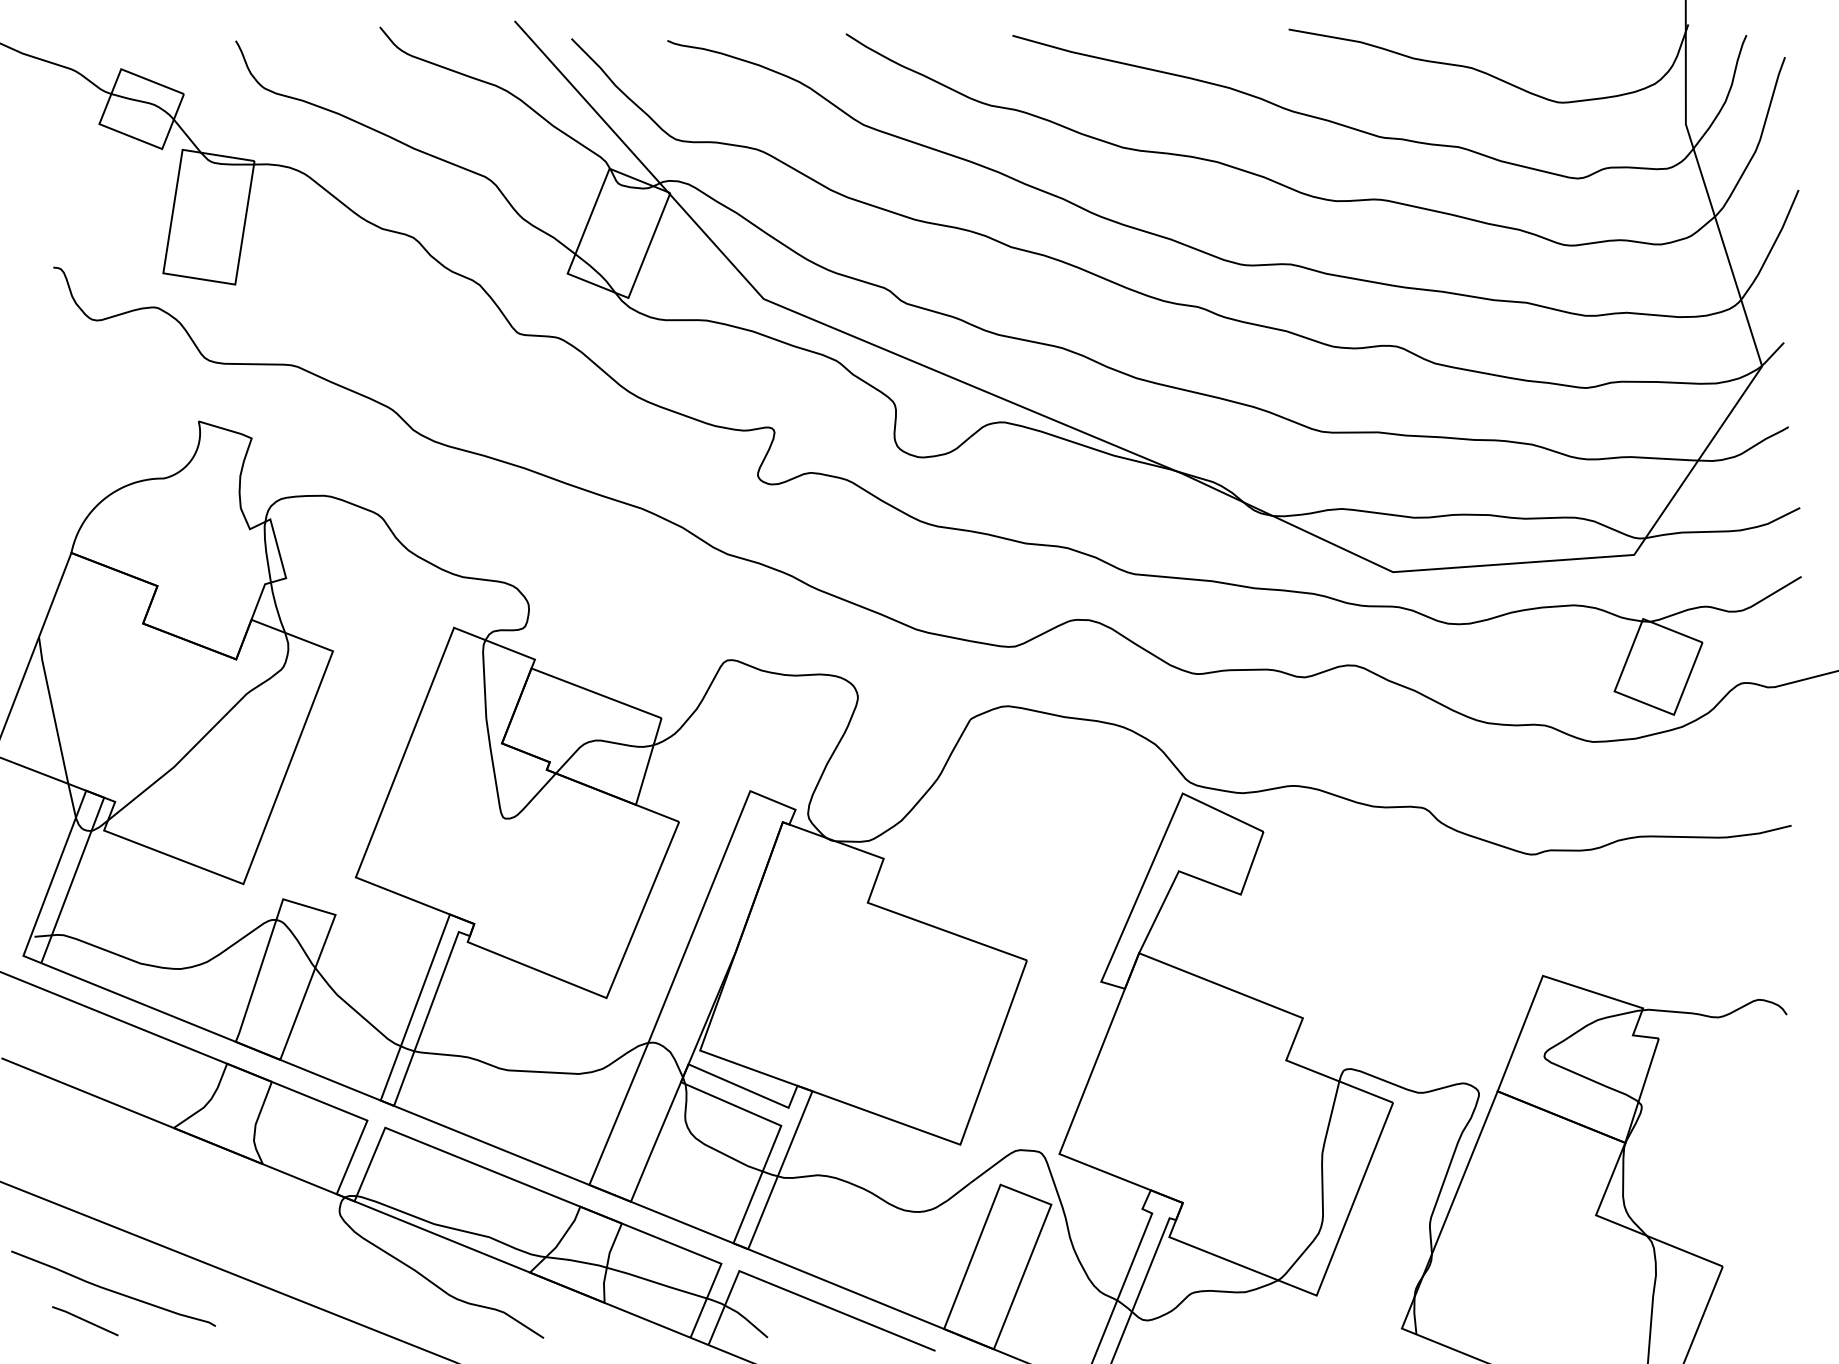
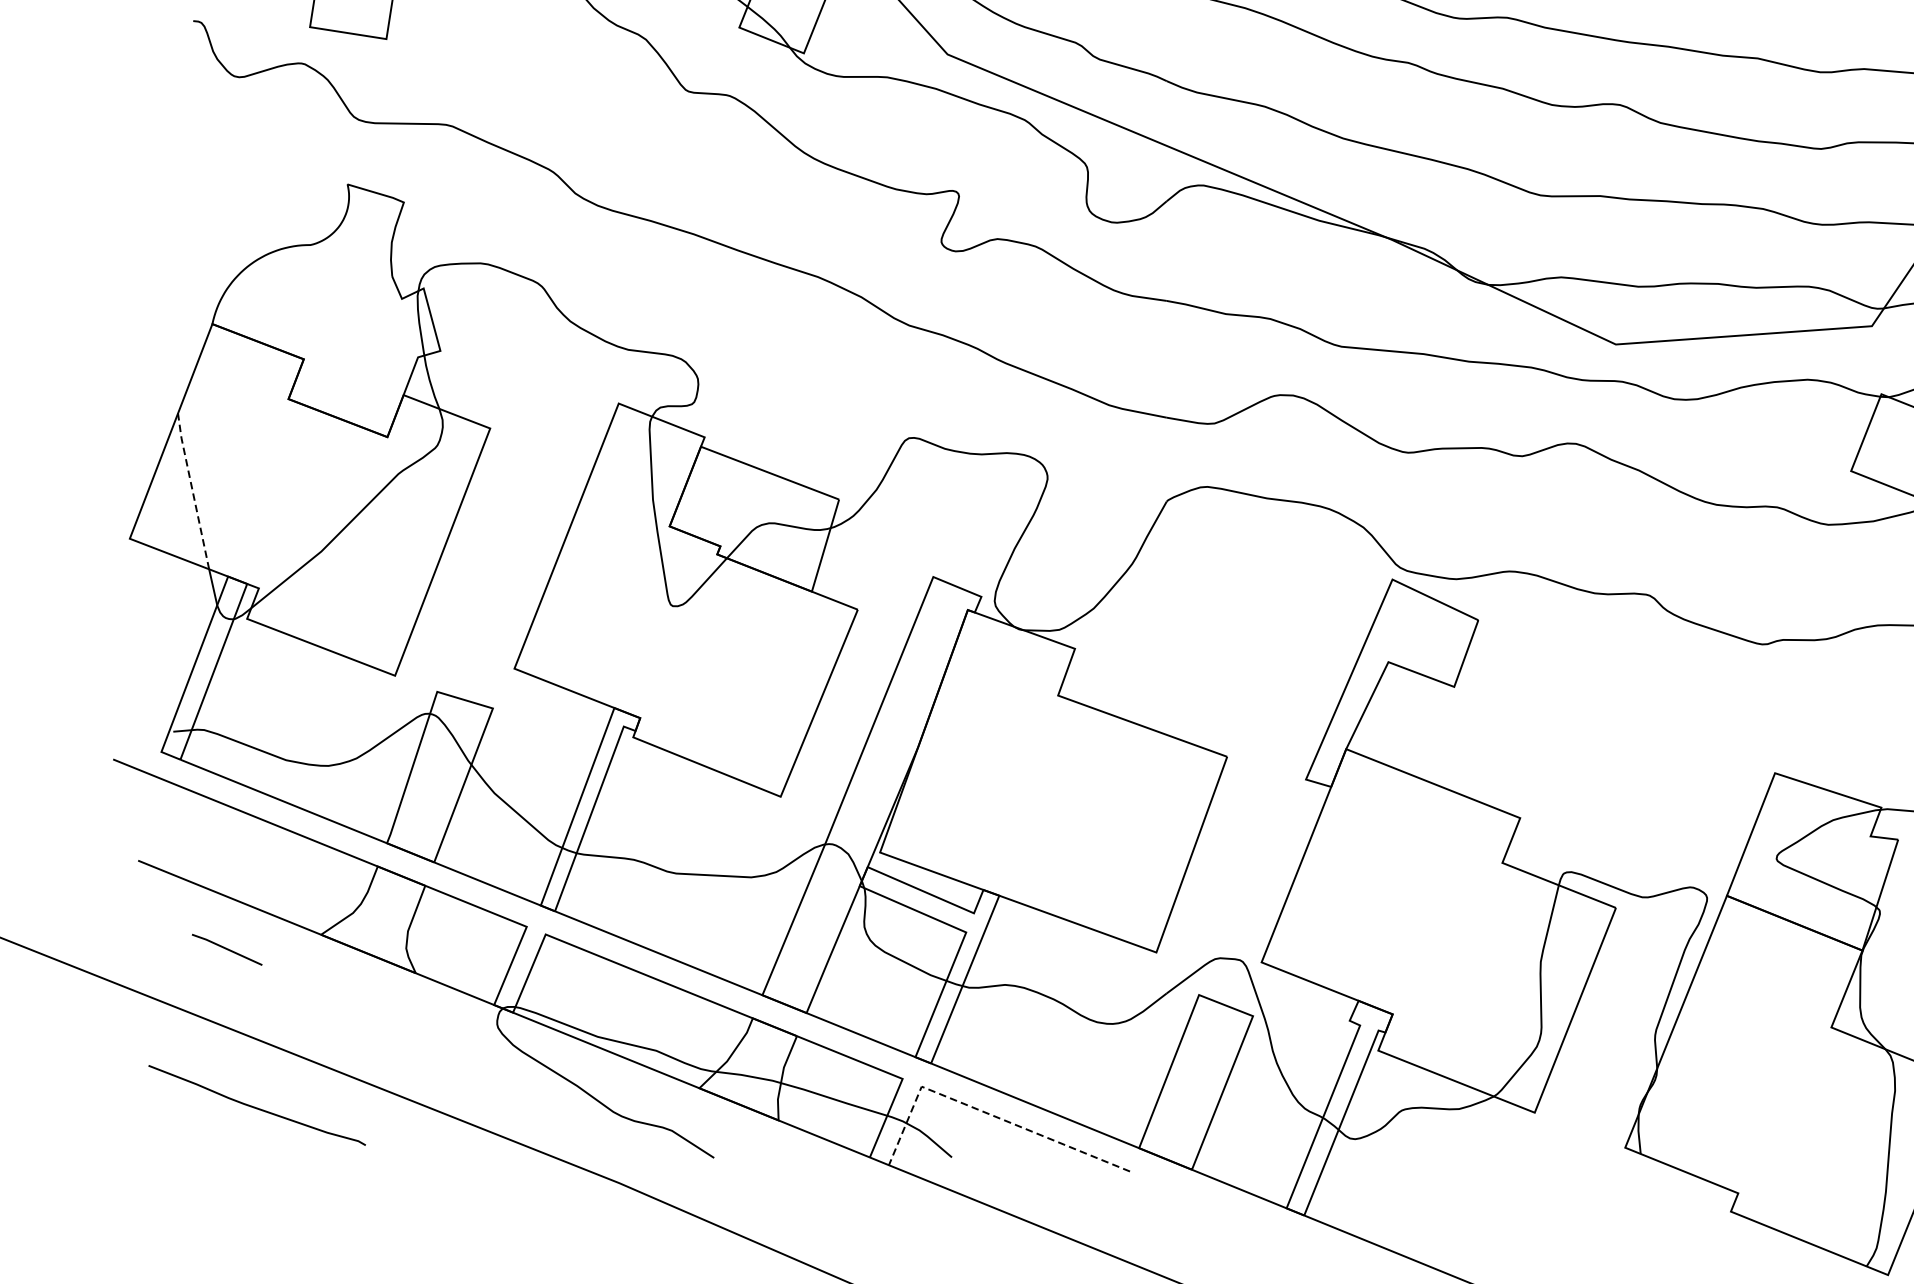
line: (52, 709) -> (192, 490), solid -> dashed
line: (799, 1295) -> (985, 1112), solid -> dashed
line: (85, 1321) -> (227, 950), moved

